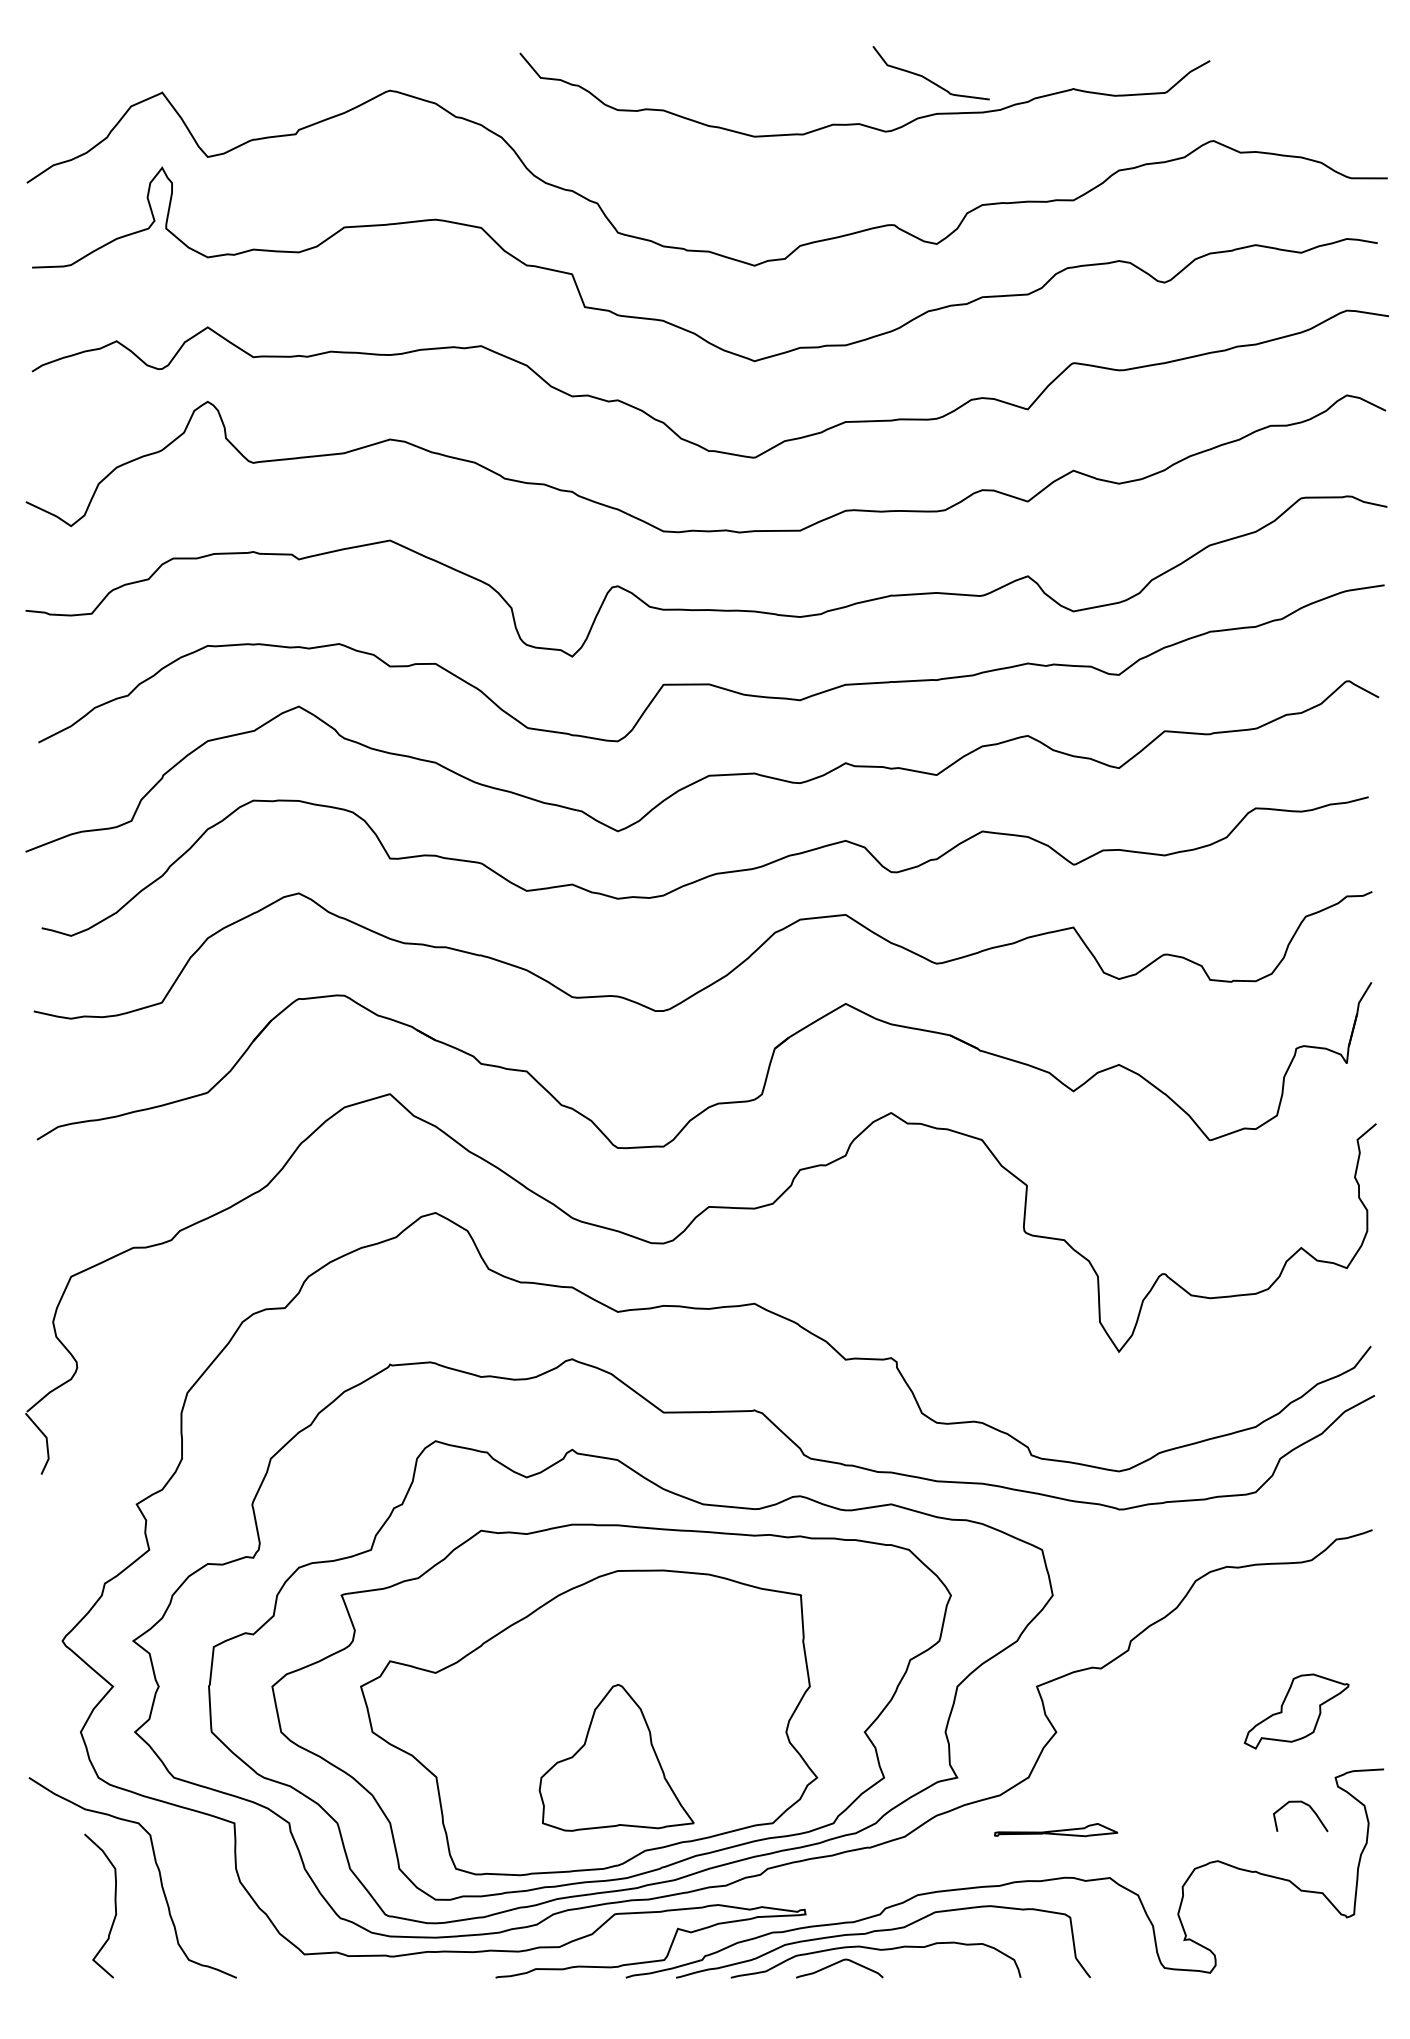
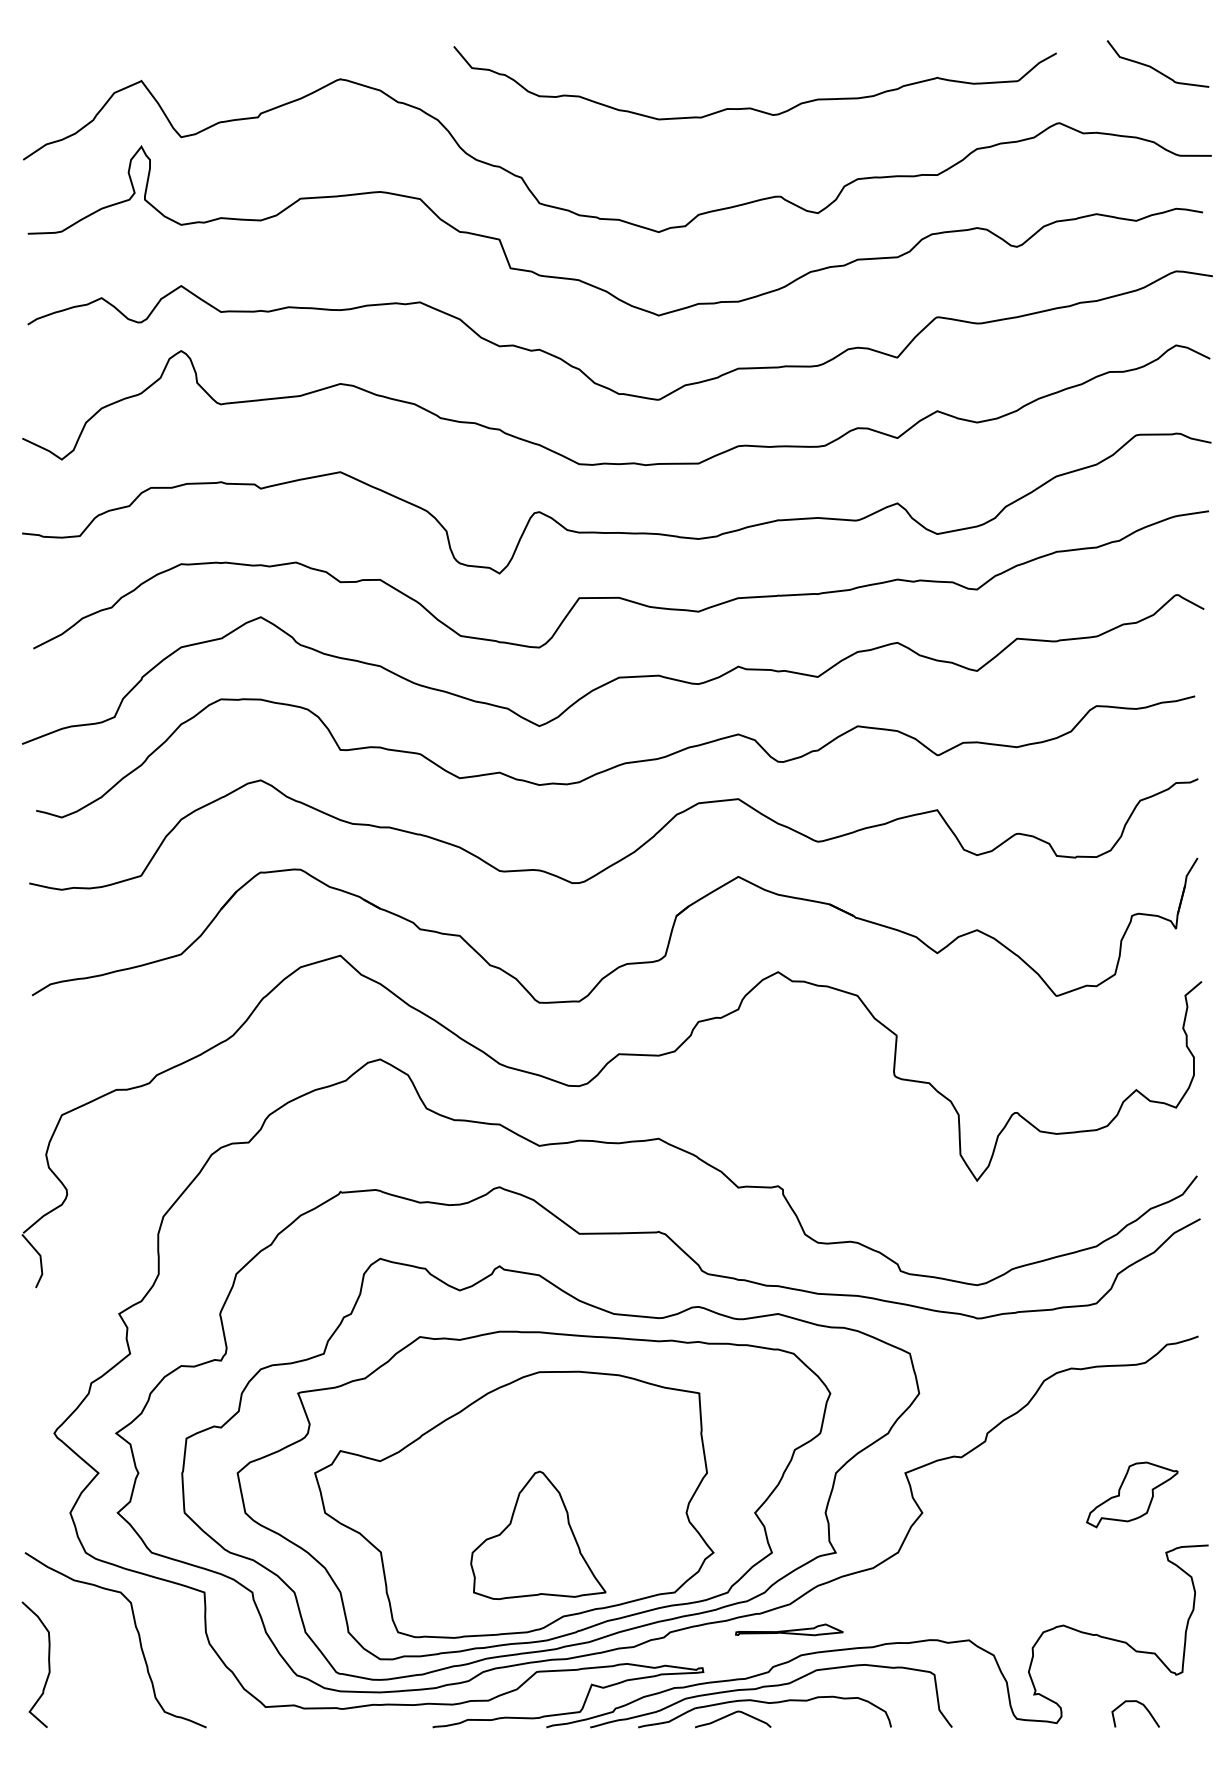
curve: (926, 77) -> (1153, 67), moved
curve: (1306, 1805) -> (1140, 1704), moved
part: (1056, 1830) -> (789, 1630), moved
curve: (114, 1905) -> (48, 1664), moved

